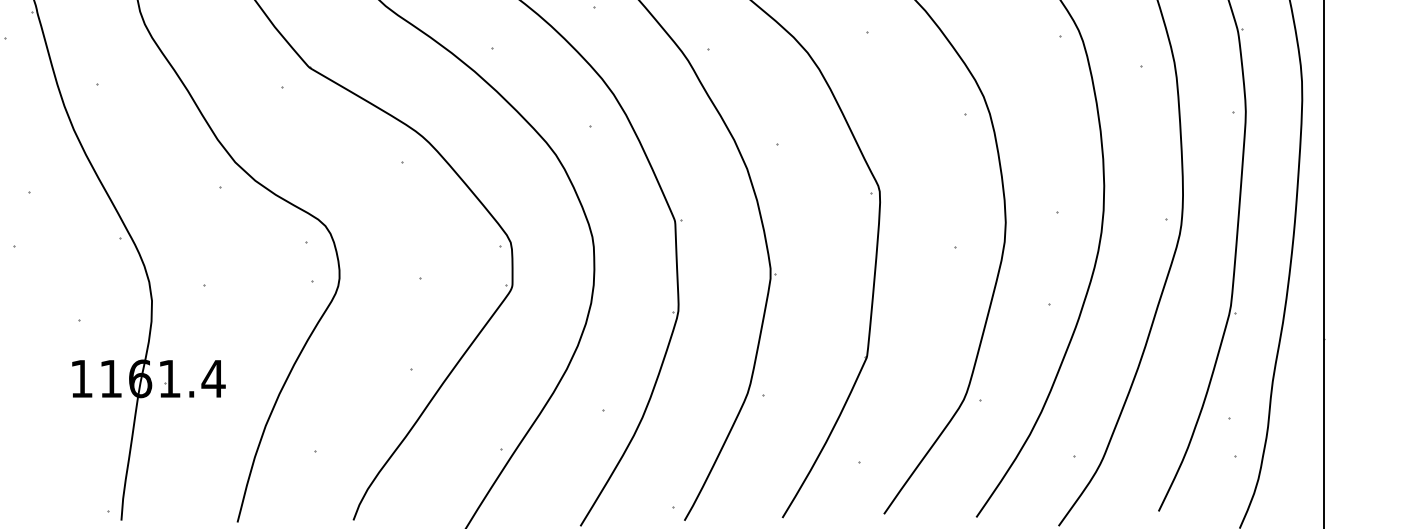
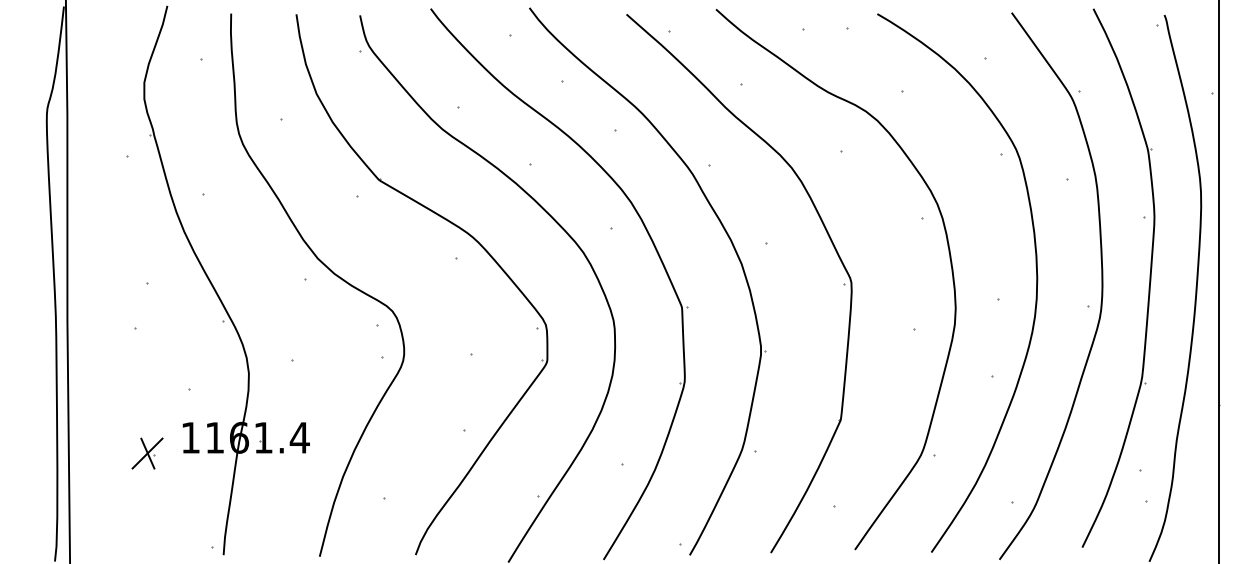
part: (29, 397) -> (147, 453), added

